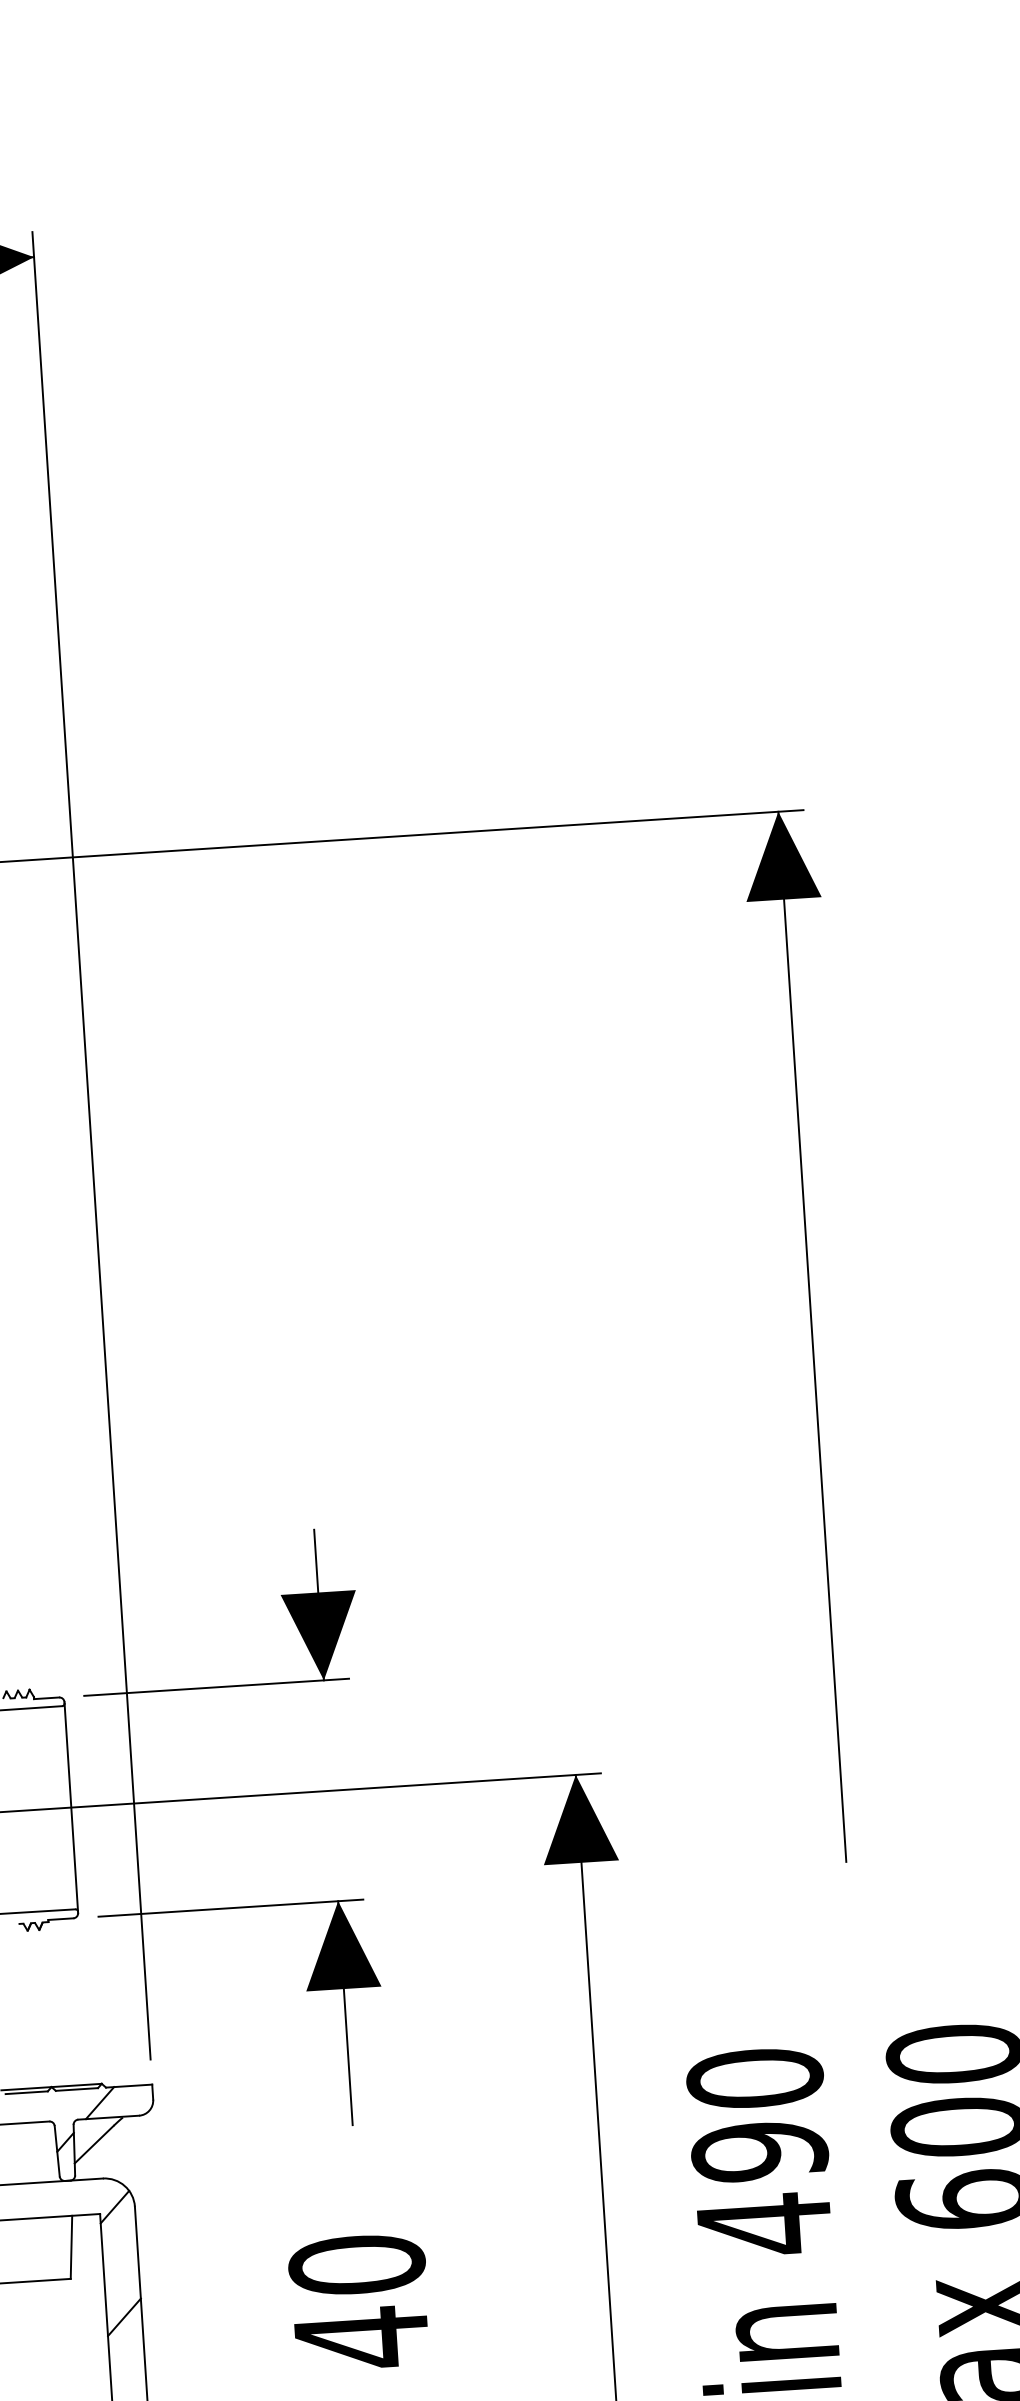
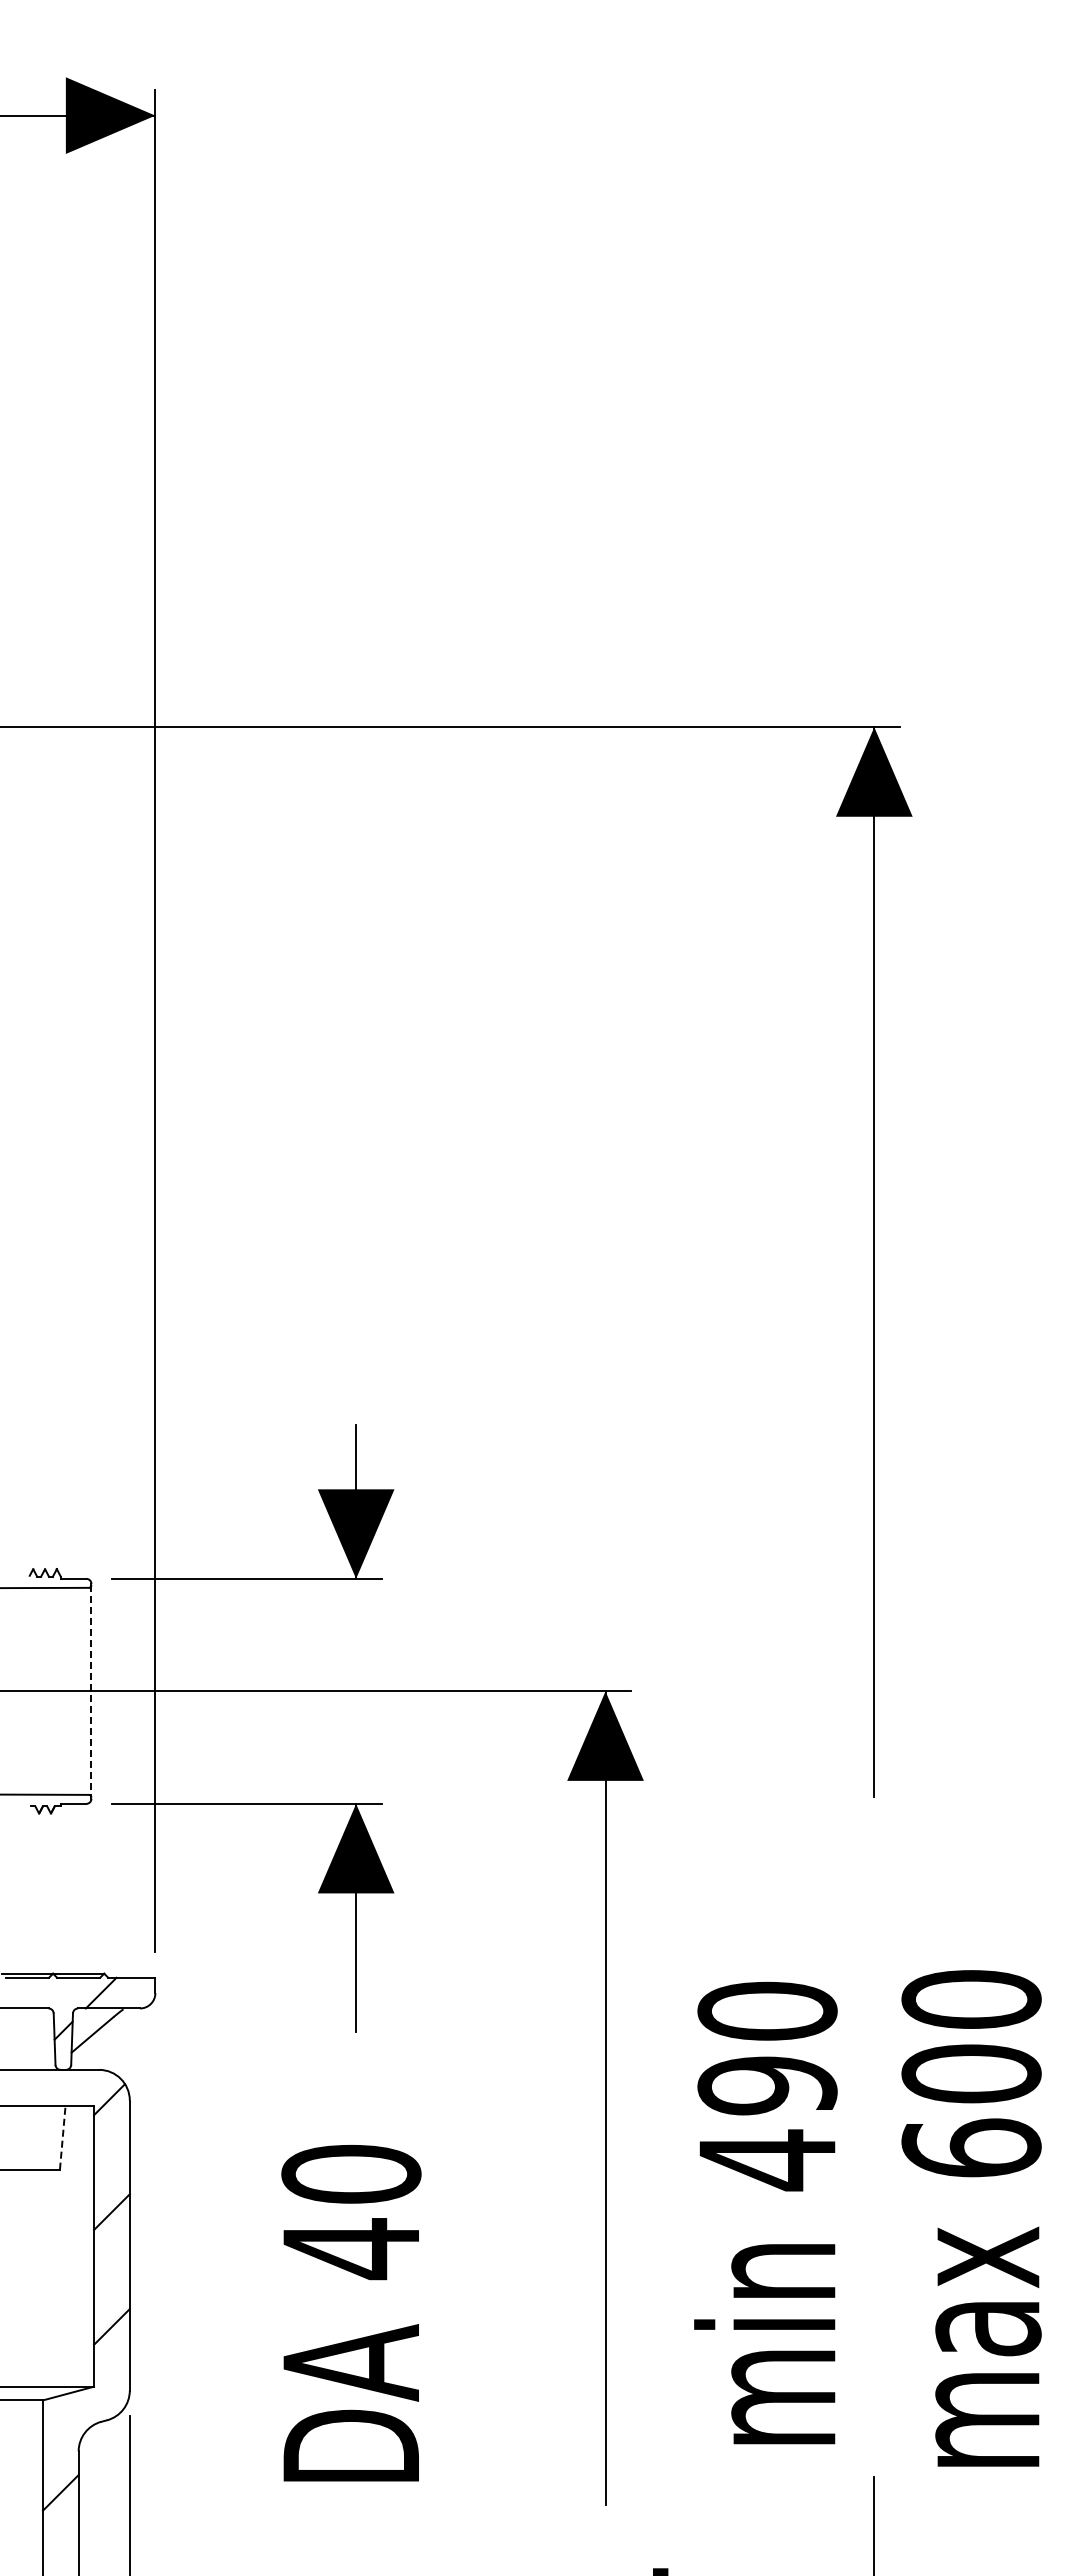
line: (71, 1807) -> (91, 1691), solid -> dashed
line: (71, 2247) -> (62, 2137), solid -> dashed

